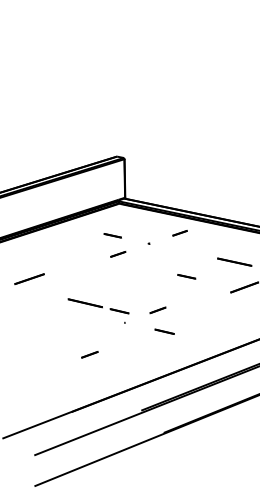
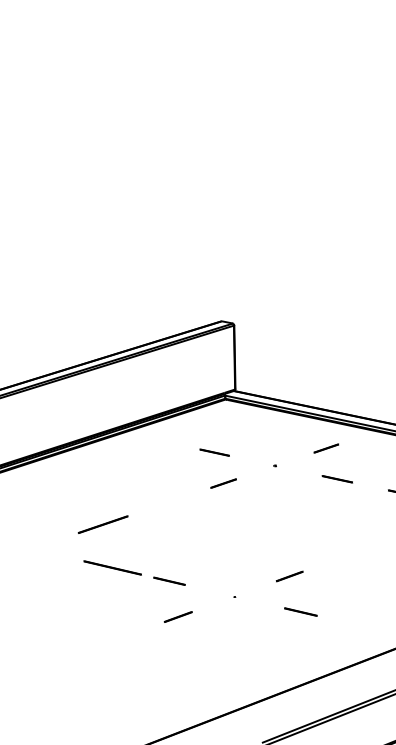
line: (186, 276) -> (337, 478), moved
line: (29, 278) -> (103, 523), moved
line: (98, 306) -> (134, 573), moved
line: (89, 354) -> (177, 616), moved

